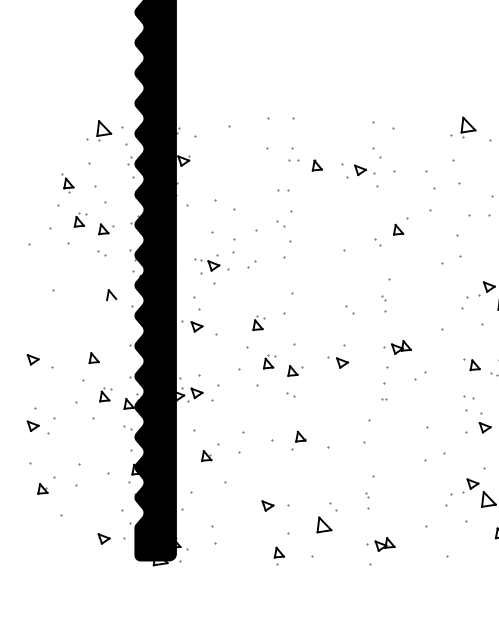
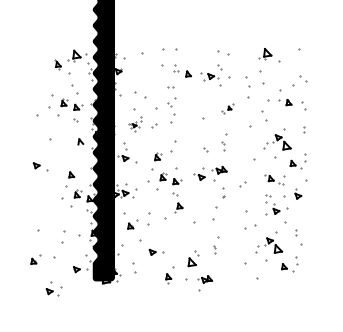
part: (67, 183) -> (57, 64), moved
part: (391, 231) -> (227, 108), size x0.6
part: (450, 259) -> (258, 123), size x1.6
part: (216, 261) -> (135, 124), size x0.6
part: (397, 353) -> (219, 173), moved
part: (40, 361) -> (40, 166), moved
part: (40, 420) -> (53, 288), moved
part: (298, 439) -> (178, 207), moved
part: (46, 485) -> (35, 259), moved
part: (275, 504) -> (156, 251), moved
part: (380, 552) -> (204, 283), moved

